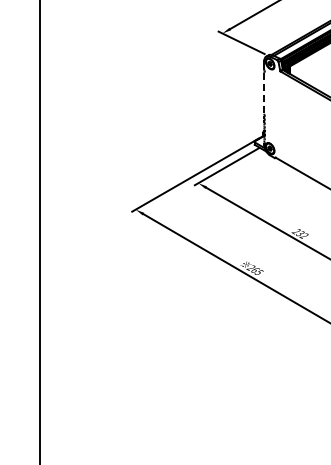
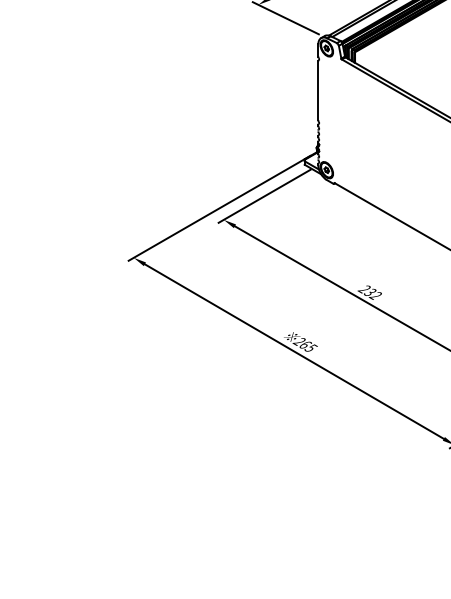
line: (264, 93) -> (318, 91), dashed -> solid

